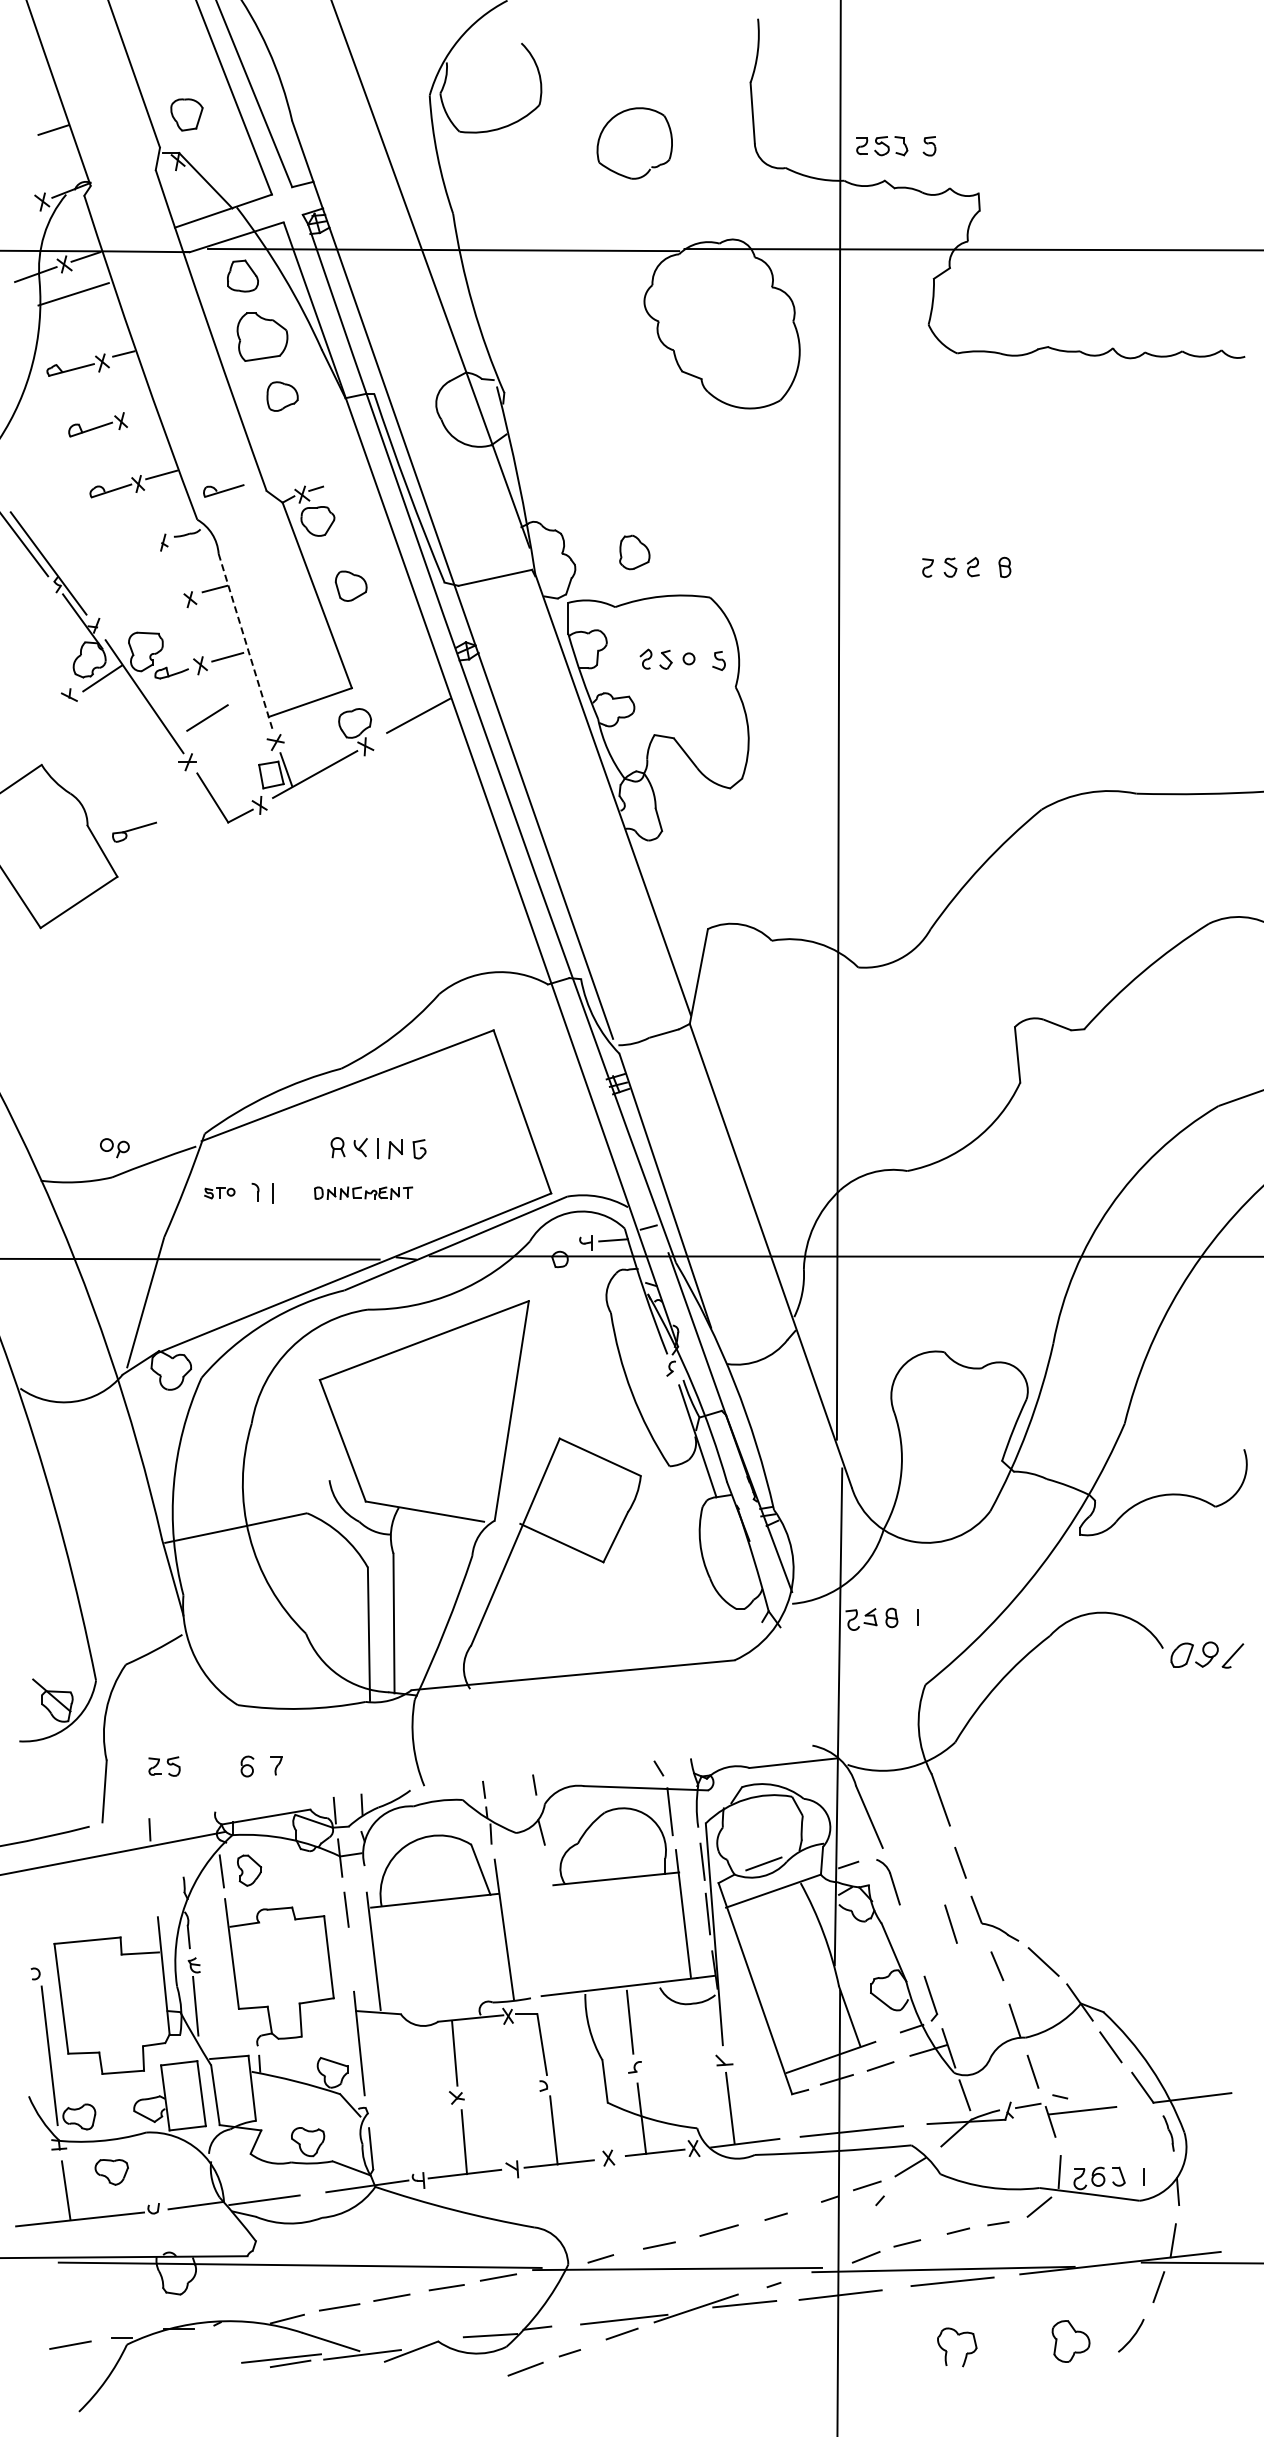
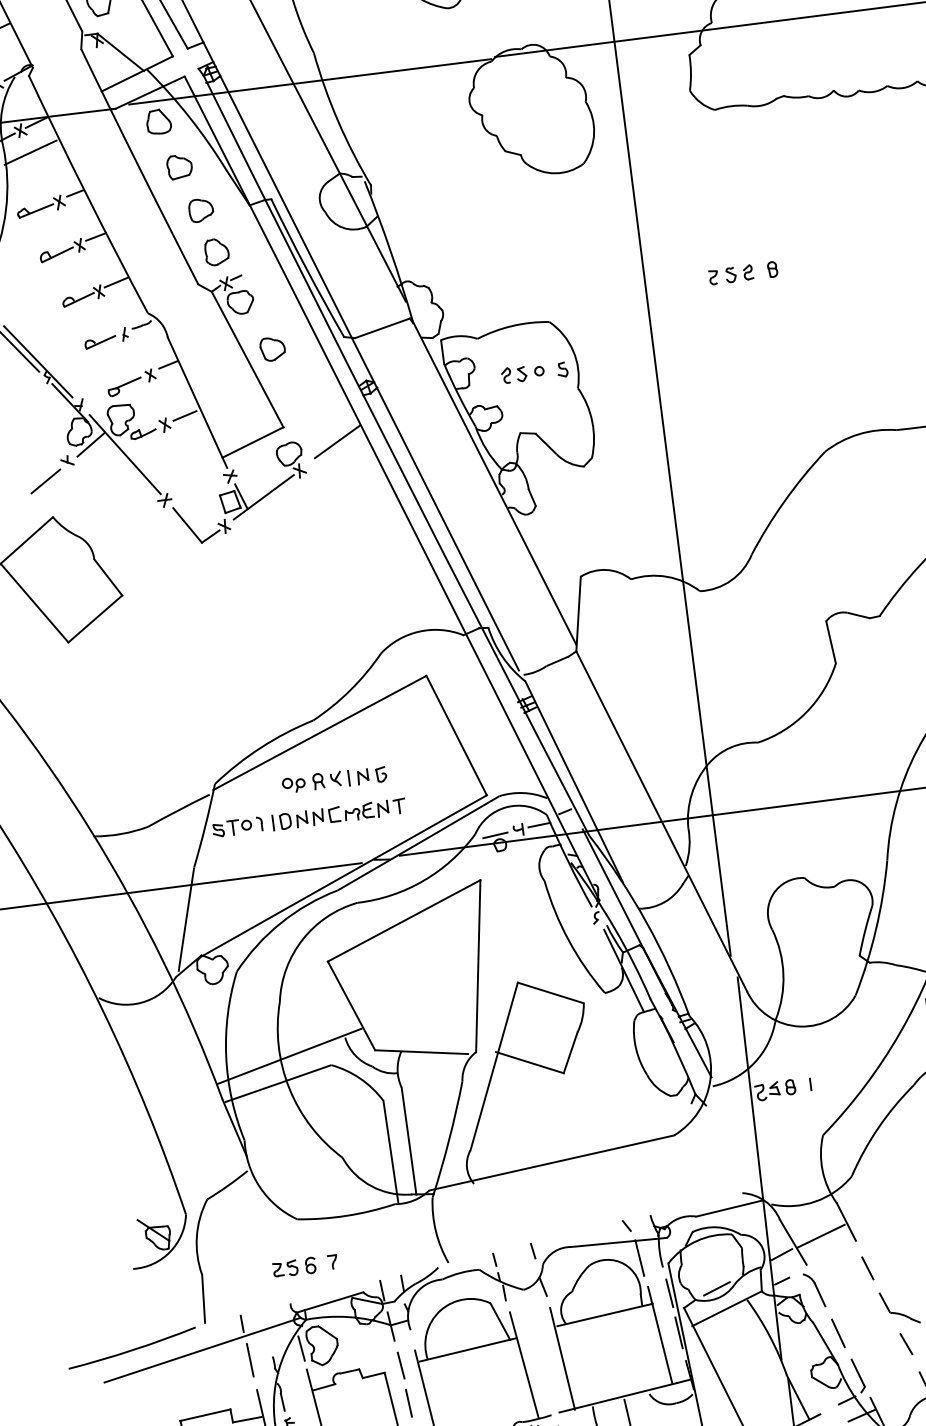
part: (261, 337) -> (179, 167), size x0.62
line: (143, 412) -> (96, 236), added
part: (223, 490) -> (100, 342), moved
part: (634, 552) -> (216, 252), moved
line: (245, 642) -> (197, 402), dashed -> solid
line: (207, 717) -> (45, 481), moved
part: (134, 831) -> (124, 386), moved
part: (114, 1148) -> (293, 785), moved
part: (219, 1192) -> (232, 827), size x1.67
part: (363, 1192) -> (342, 813), size x1.67
line: (555, 1245) -> (495, 834), added
line: (254, 1494) -> (289, 1056), added
part: (164, 1766) -> (285, 1268), moved
line: (906, 1813) -> (821, 1235), added
line: (852, 1830) -> (781, 1254), added
part: (249, 1870) -> (322, 1345), size x1.67
line: (153, 1877) -> (249, 1360), added
line: (950, 1923) -> (837, 1332), moved
line: (553, 1927) -> (561, 1358), added
line: (349, 1958) -> (408, 1402), added

